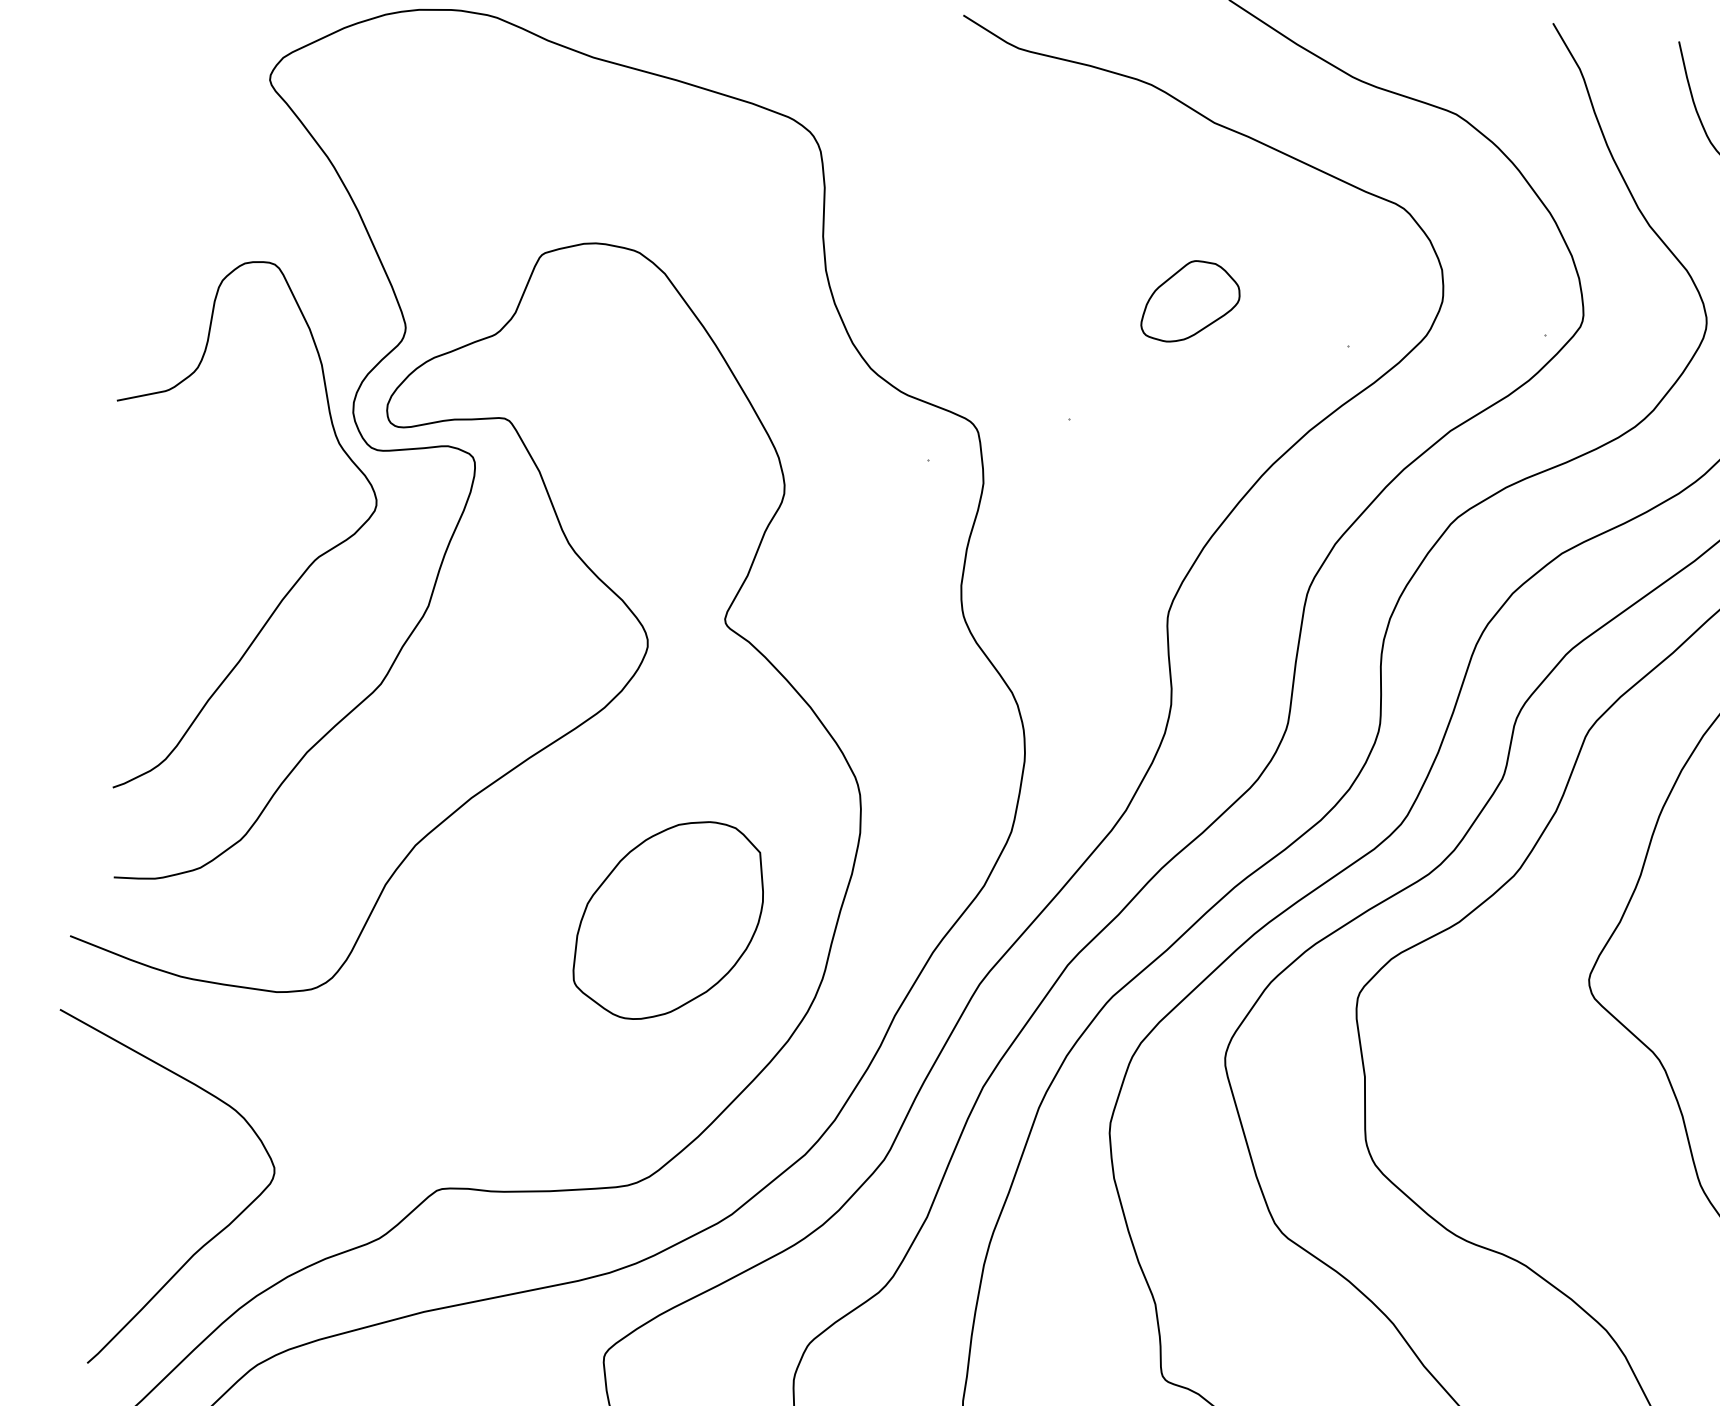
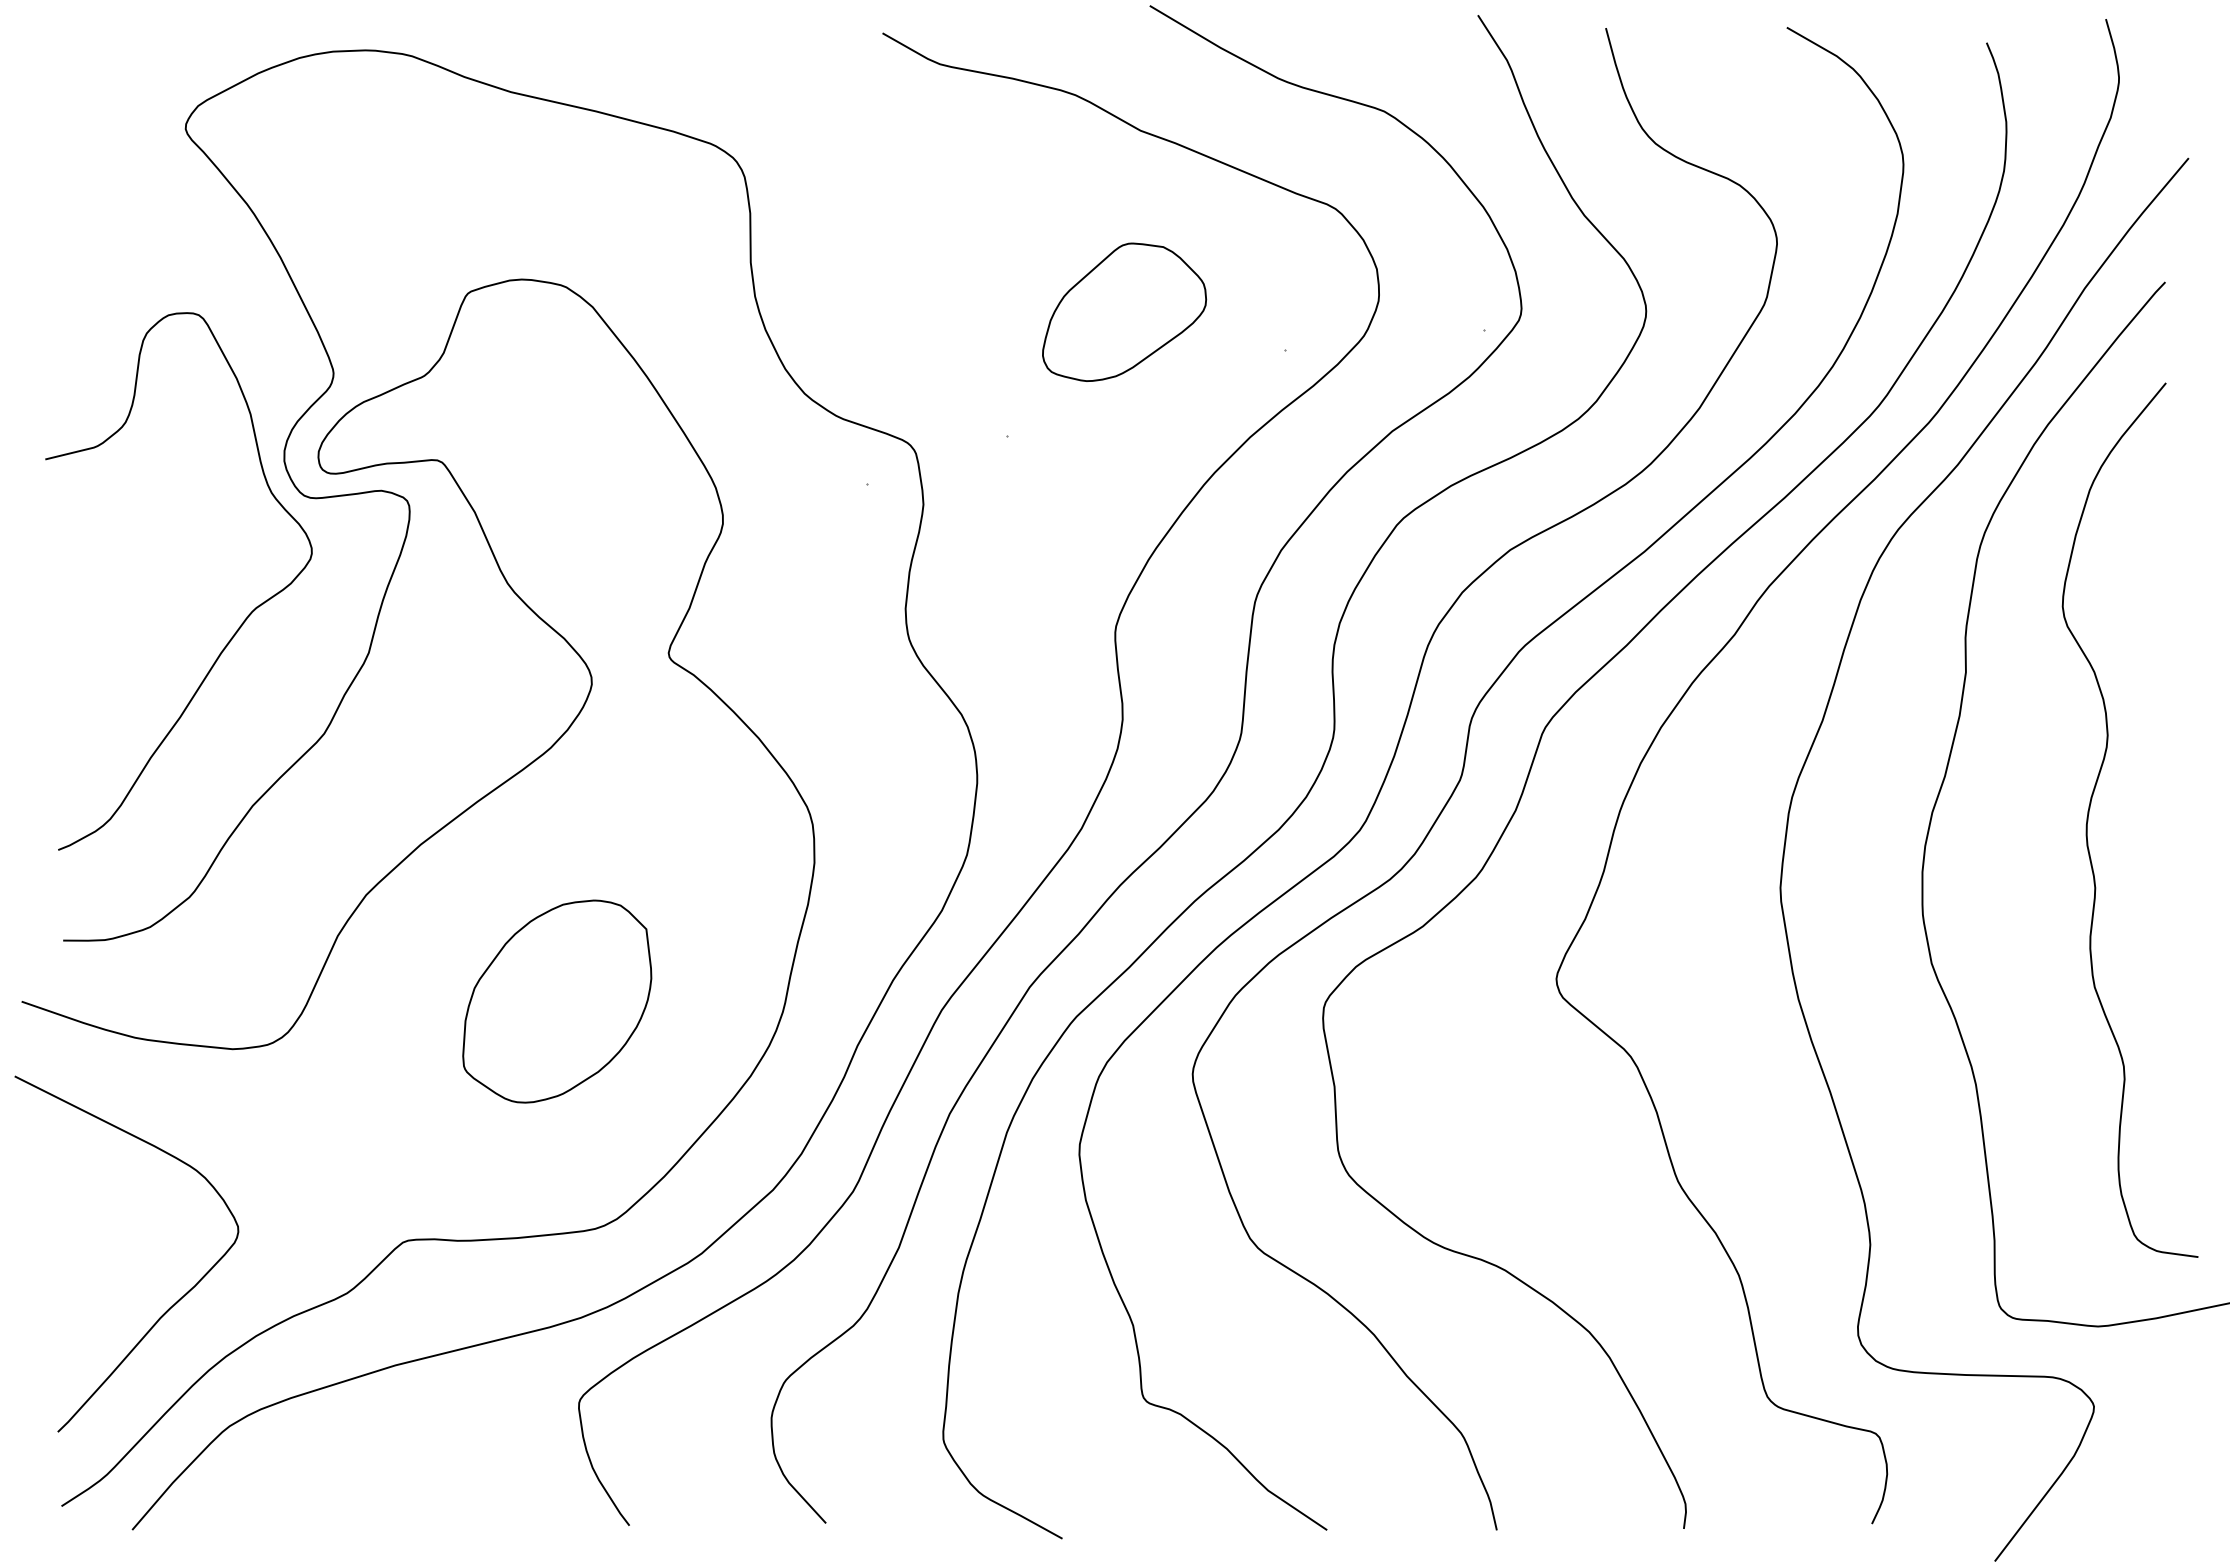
part: (1190, 301) -> (1124, 311), size x1.67
part: (669, 920) -> (557, 1001), moved

